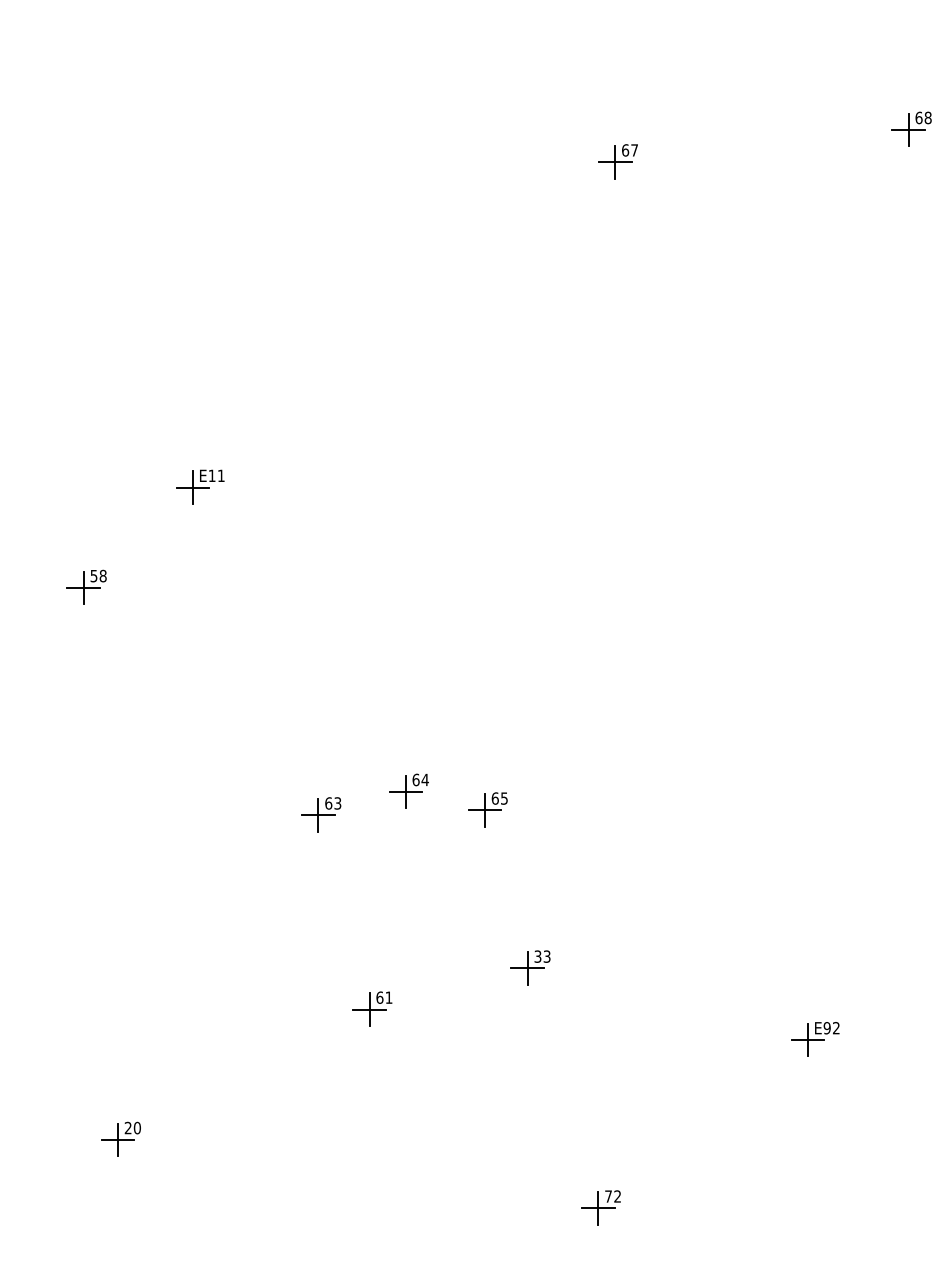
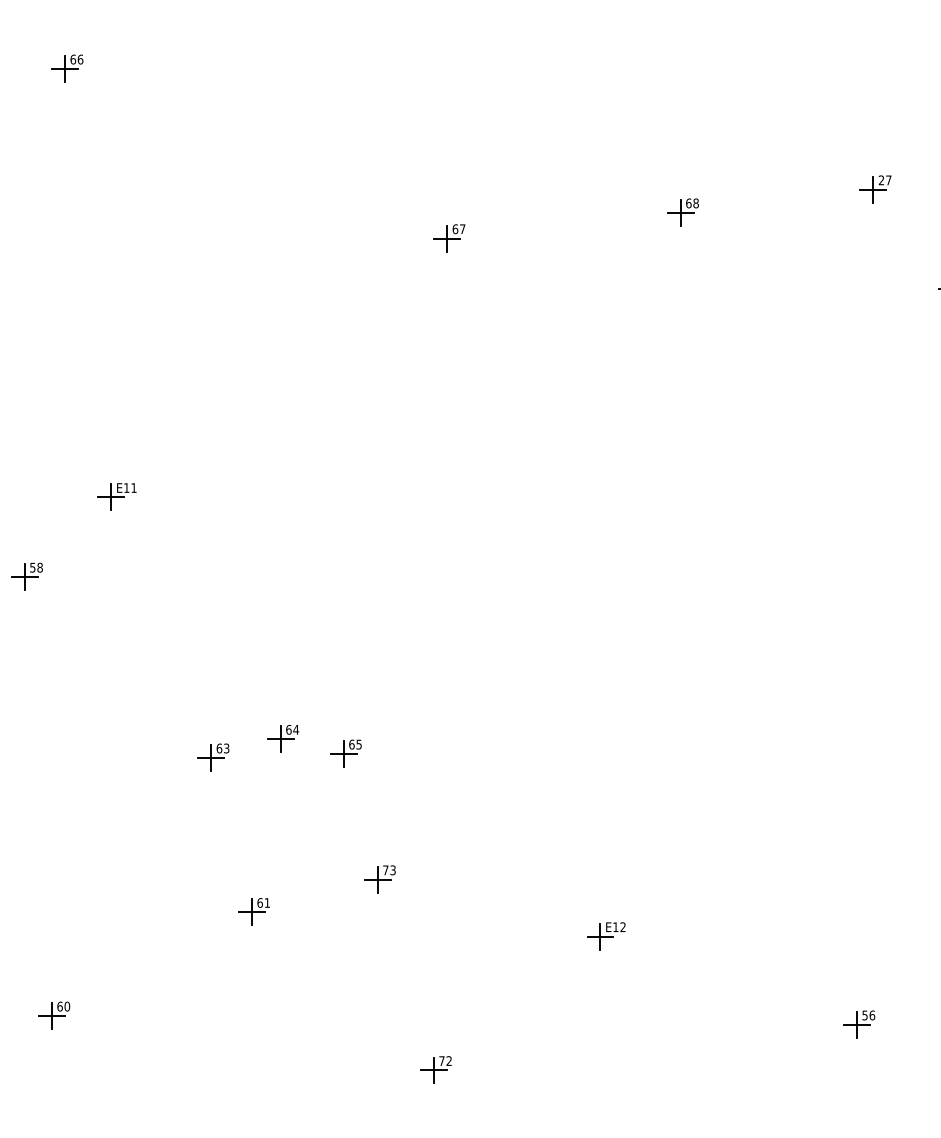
text: (537, 956) -> (385, 870), 33 -> 73
text: (826, 1028) -> (615, 927), E92 -> E12
text: (127, 1127) -> (59, 1006), 20 -> 60

